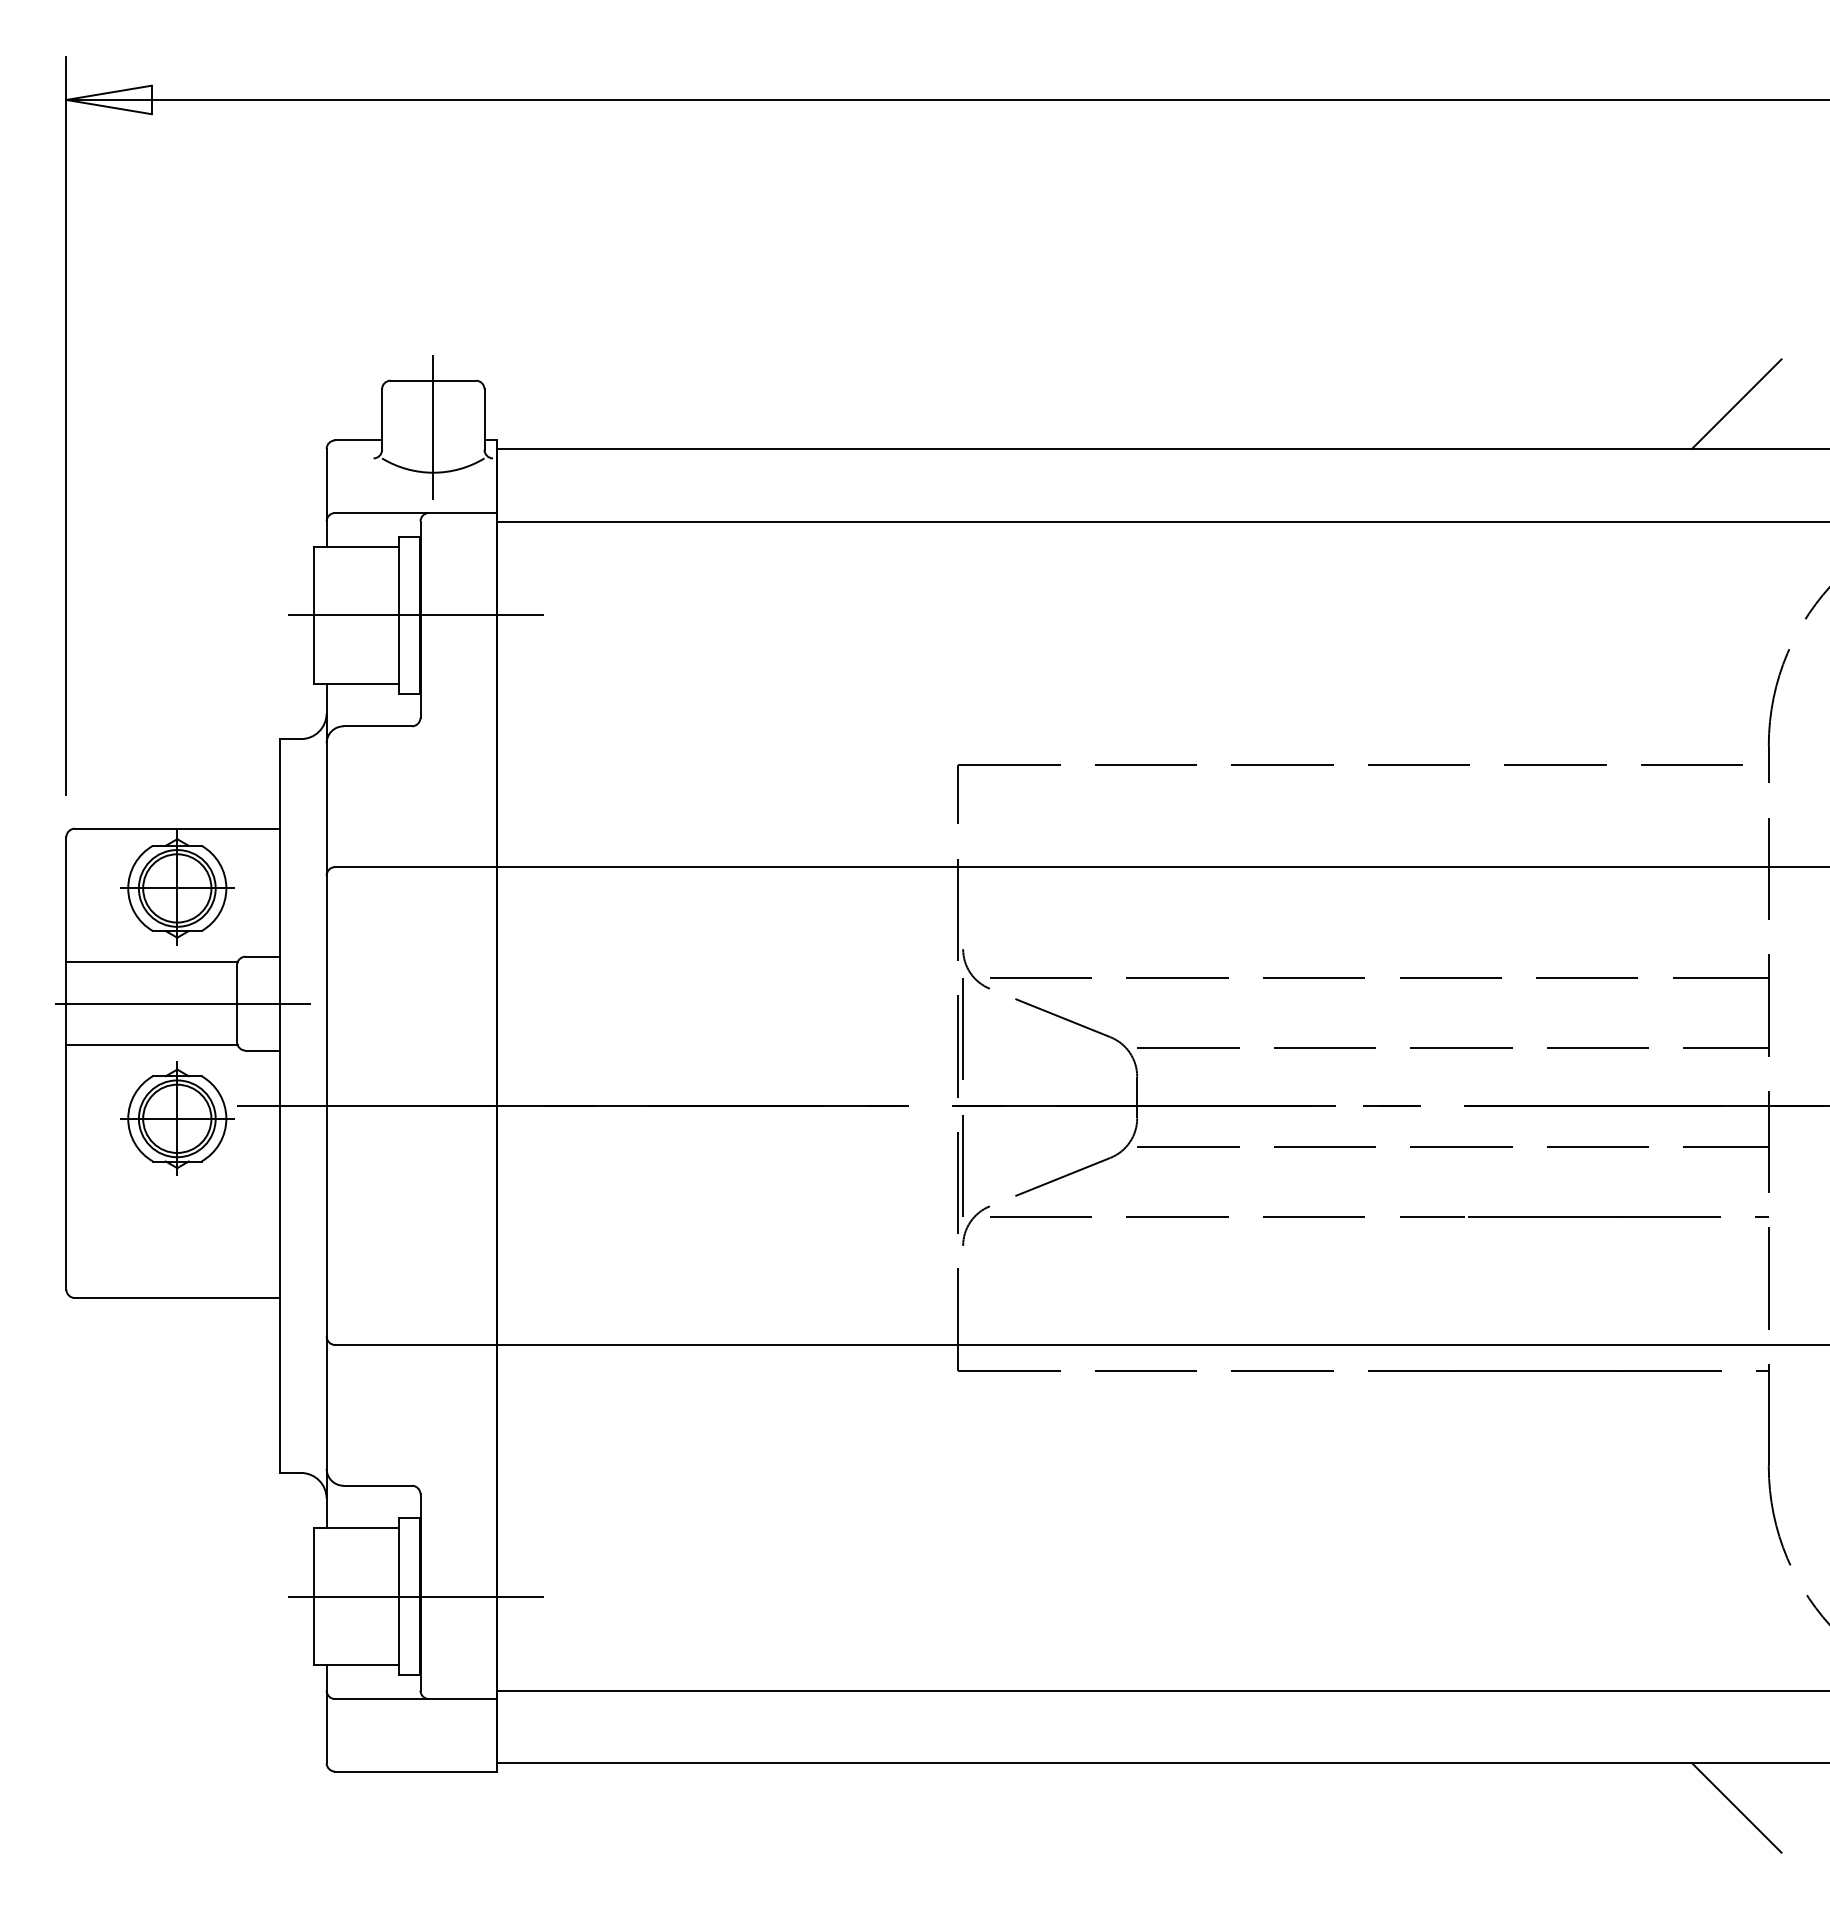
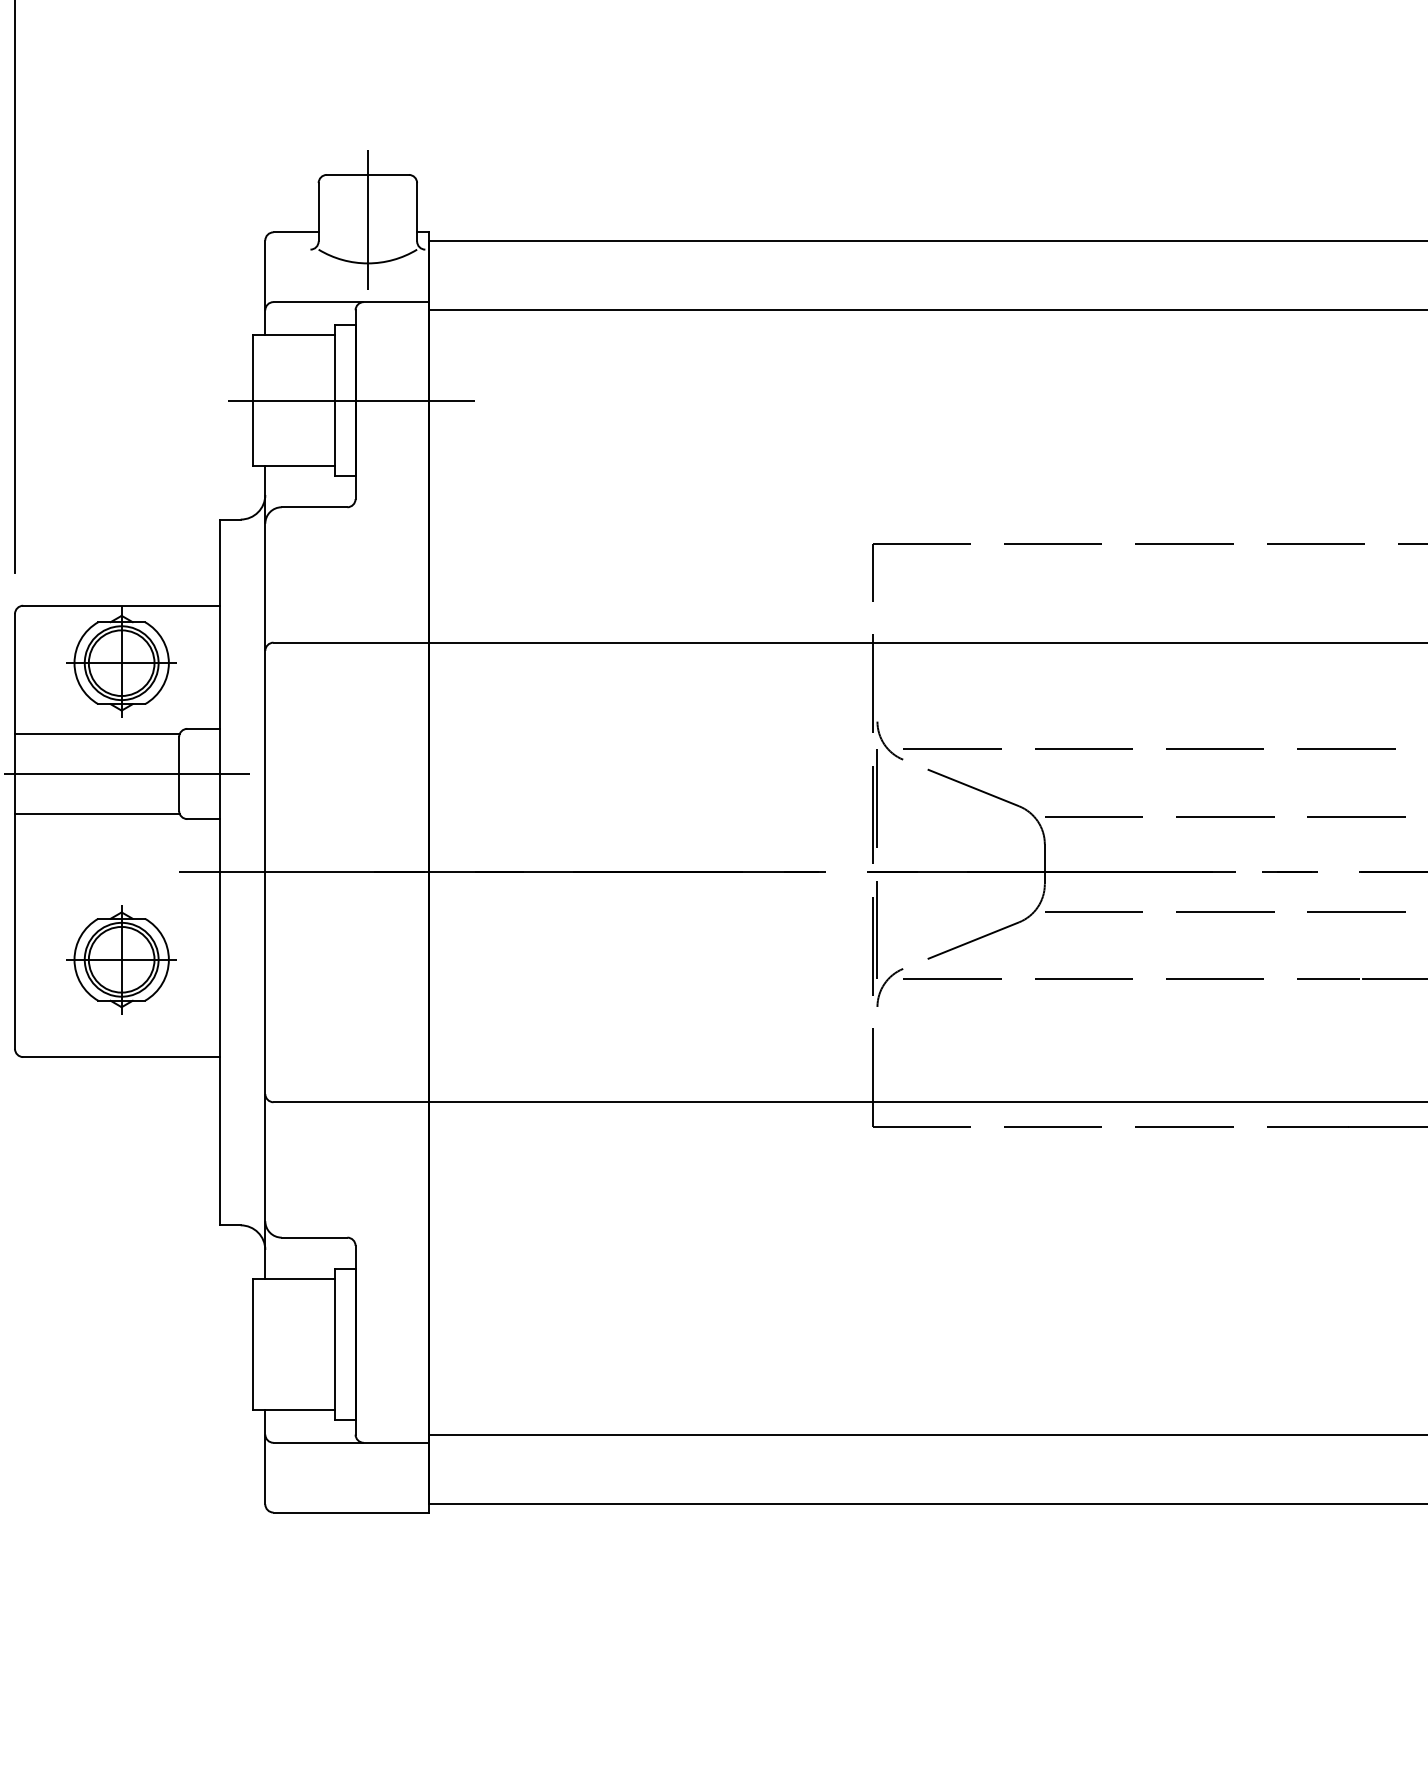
part: (177, 1118) -> (121, 959), moved
line: (420, 1596) -> (355, 1344), removed

